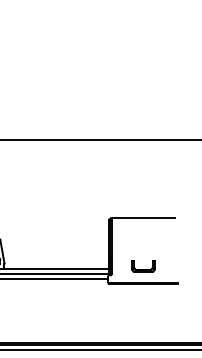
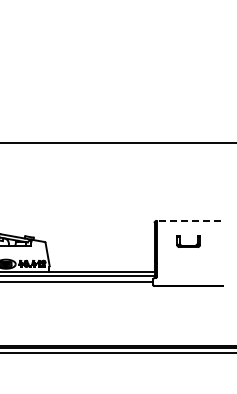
line: (143, 217) -> (188, 220), solid -> dashed
part: (143, 265) -> (188, 241), moved

